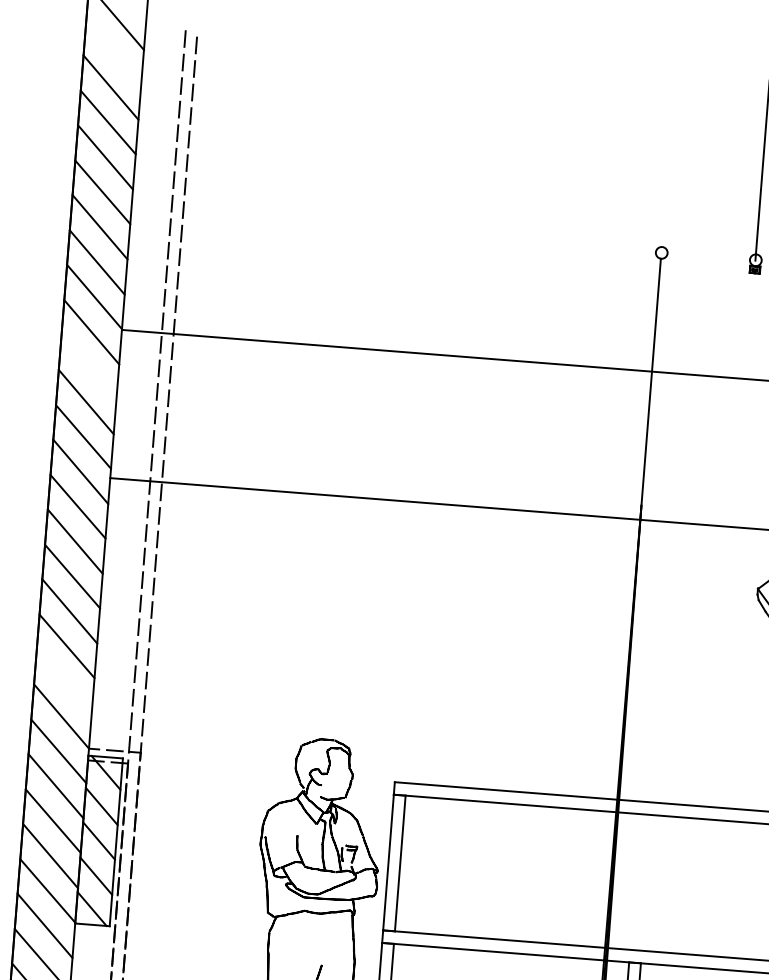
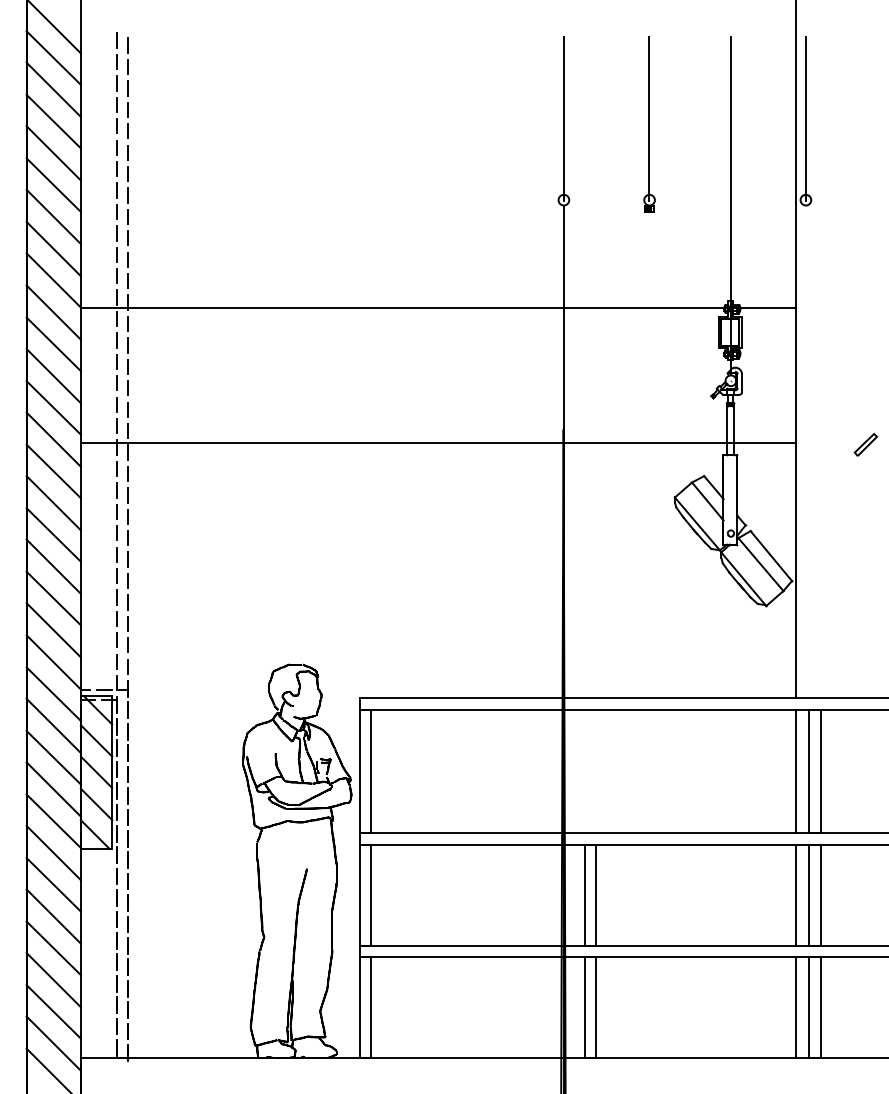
line: (113, 52) -> (53, 57), added
line: (668, 163) -> (563, 118), added
line: (88, 367) -> (53, 344), added
line: (63, 681) -> (53, 630), added

